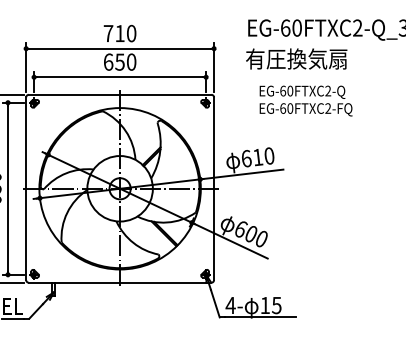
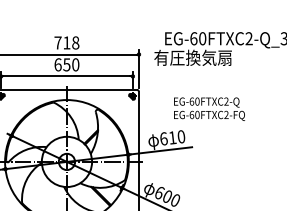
text: (131, 33) -> (75, 42), 710 -> 718
text: (296, 58) -> (192, 57), moved
text: (305, 100) -> (209, 108), moved

